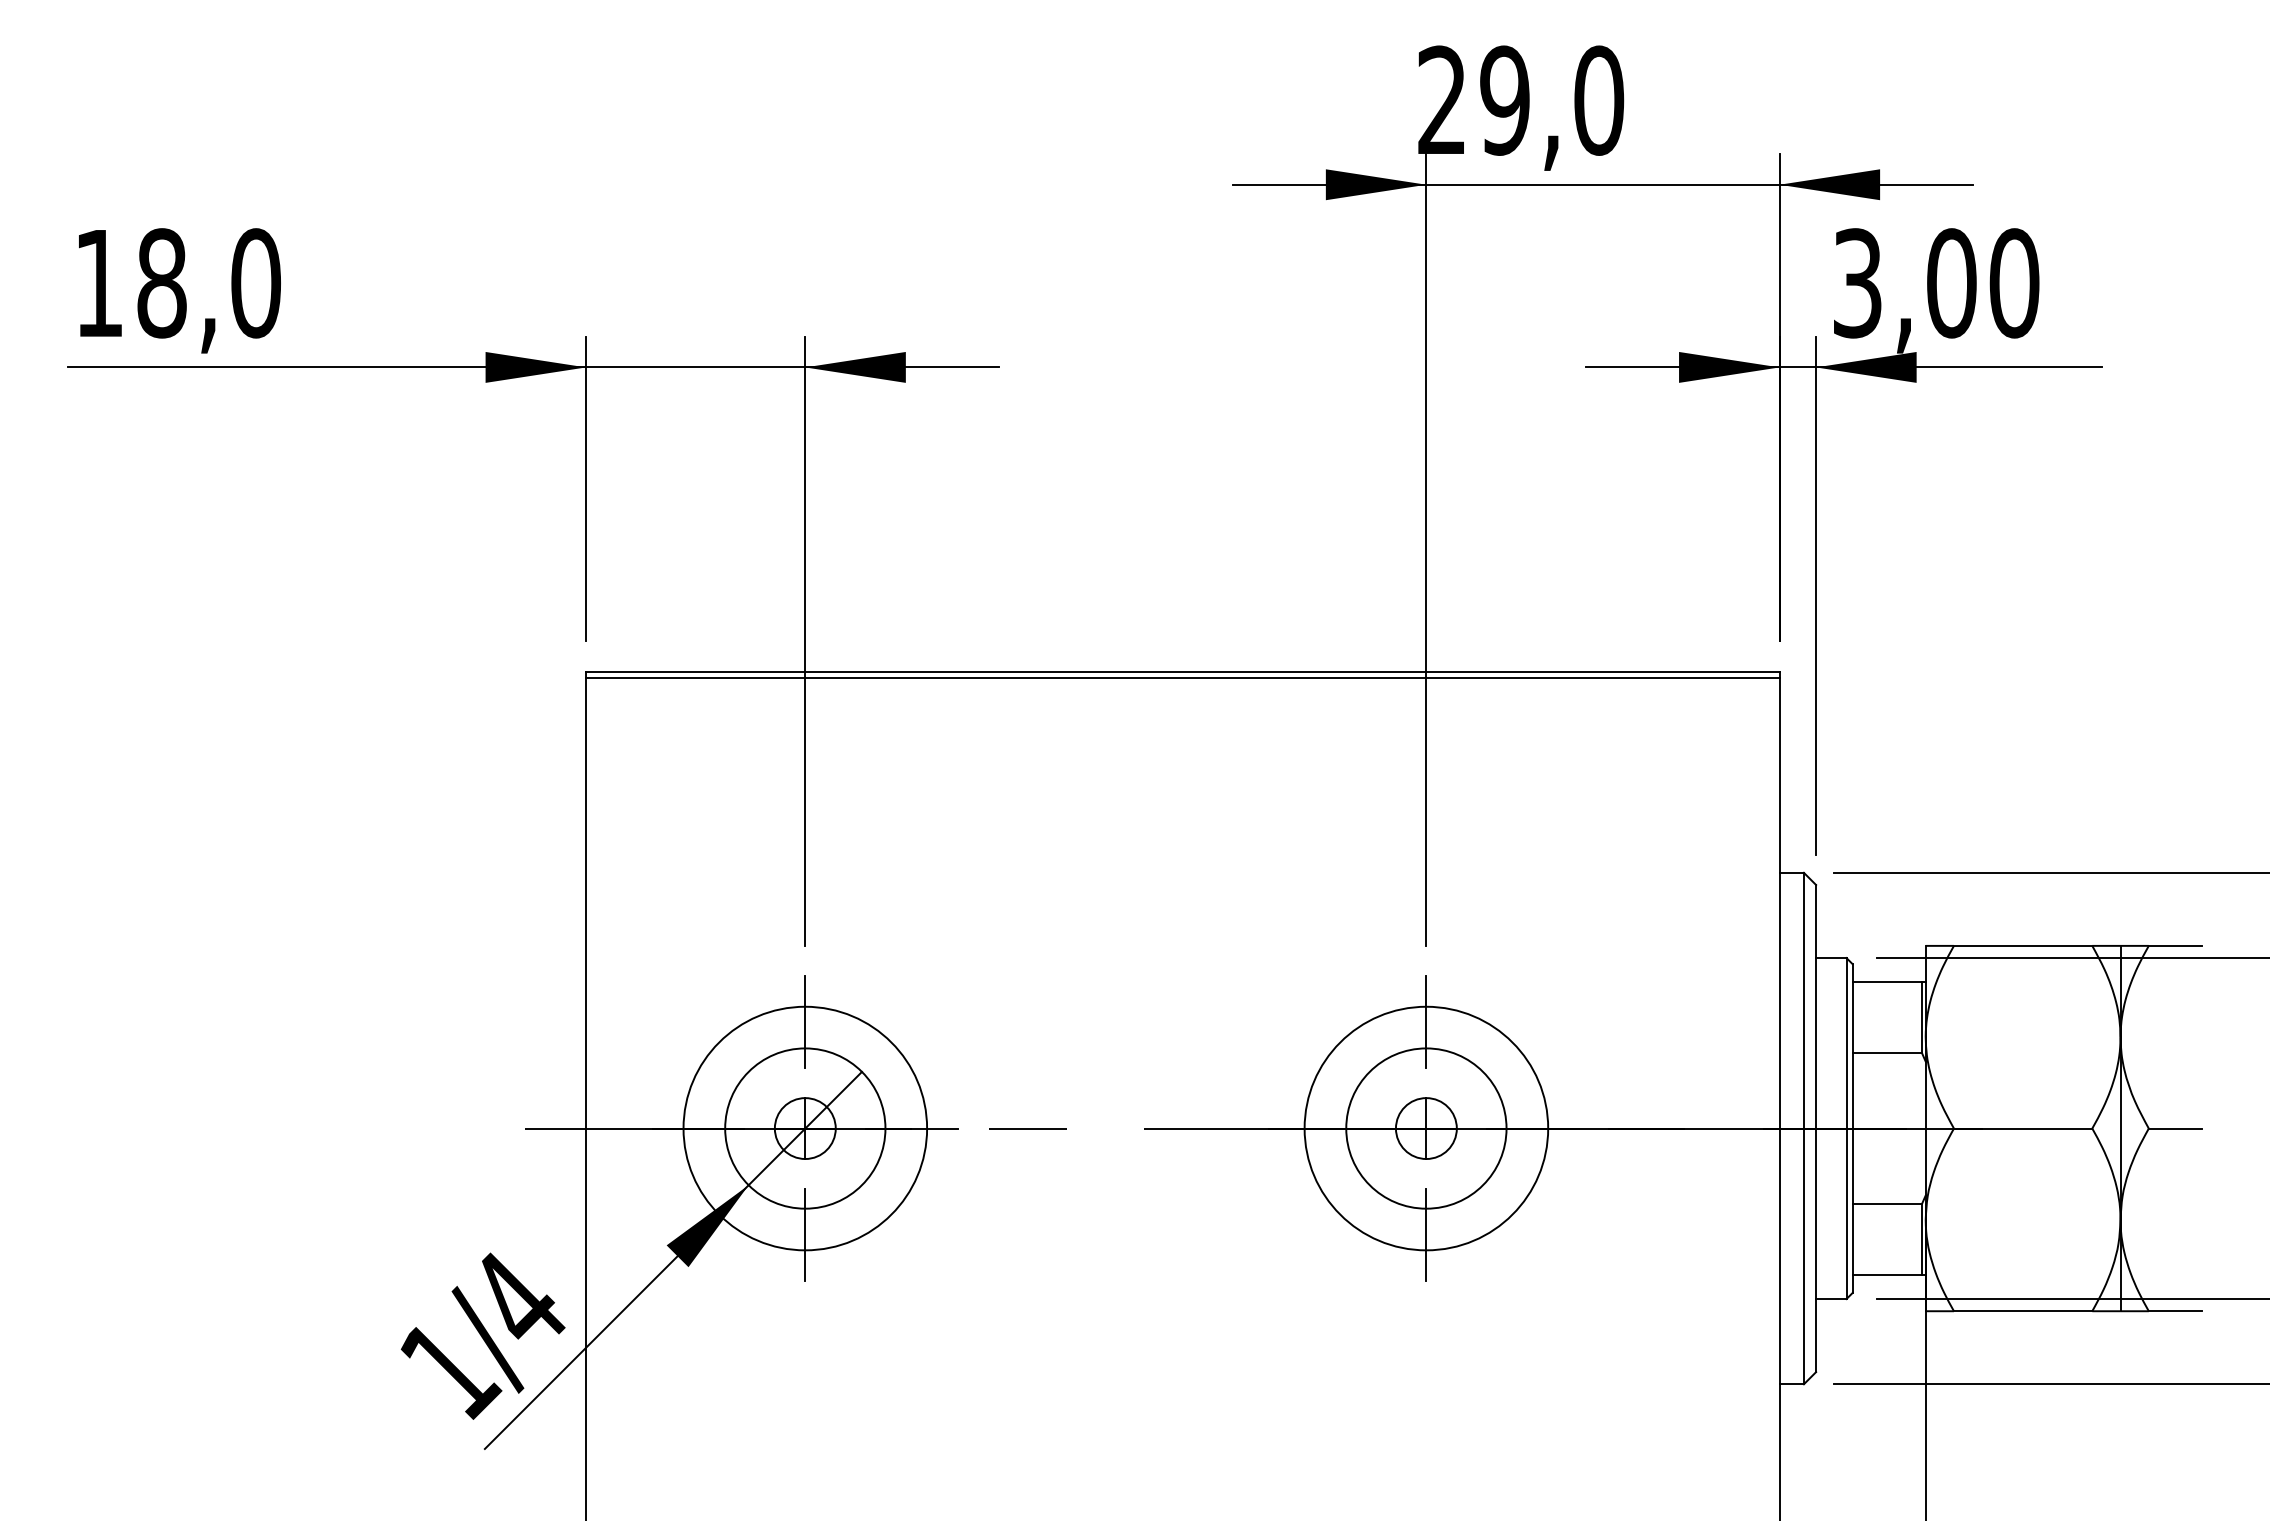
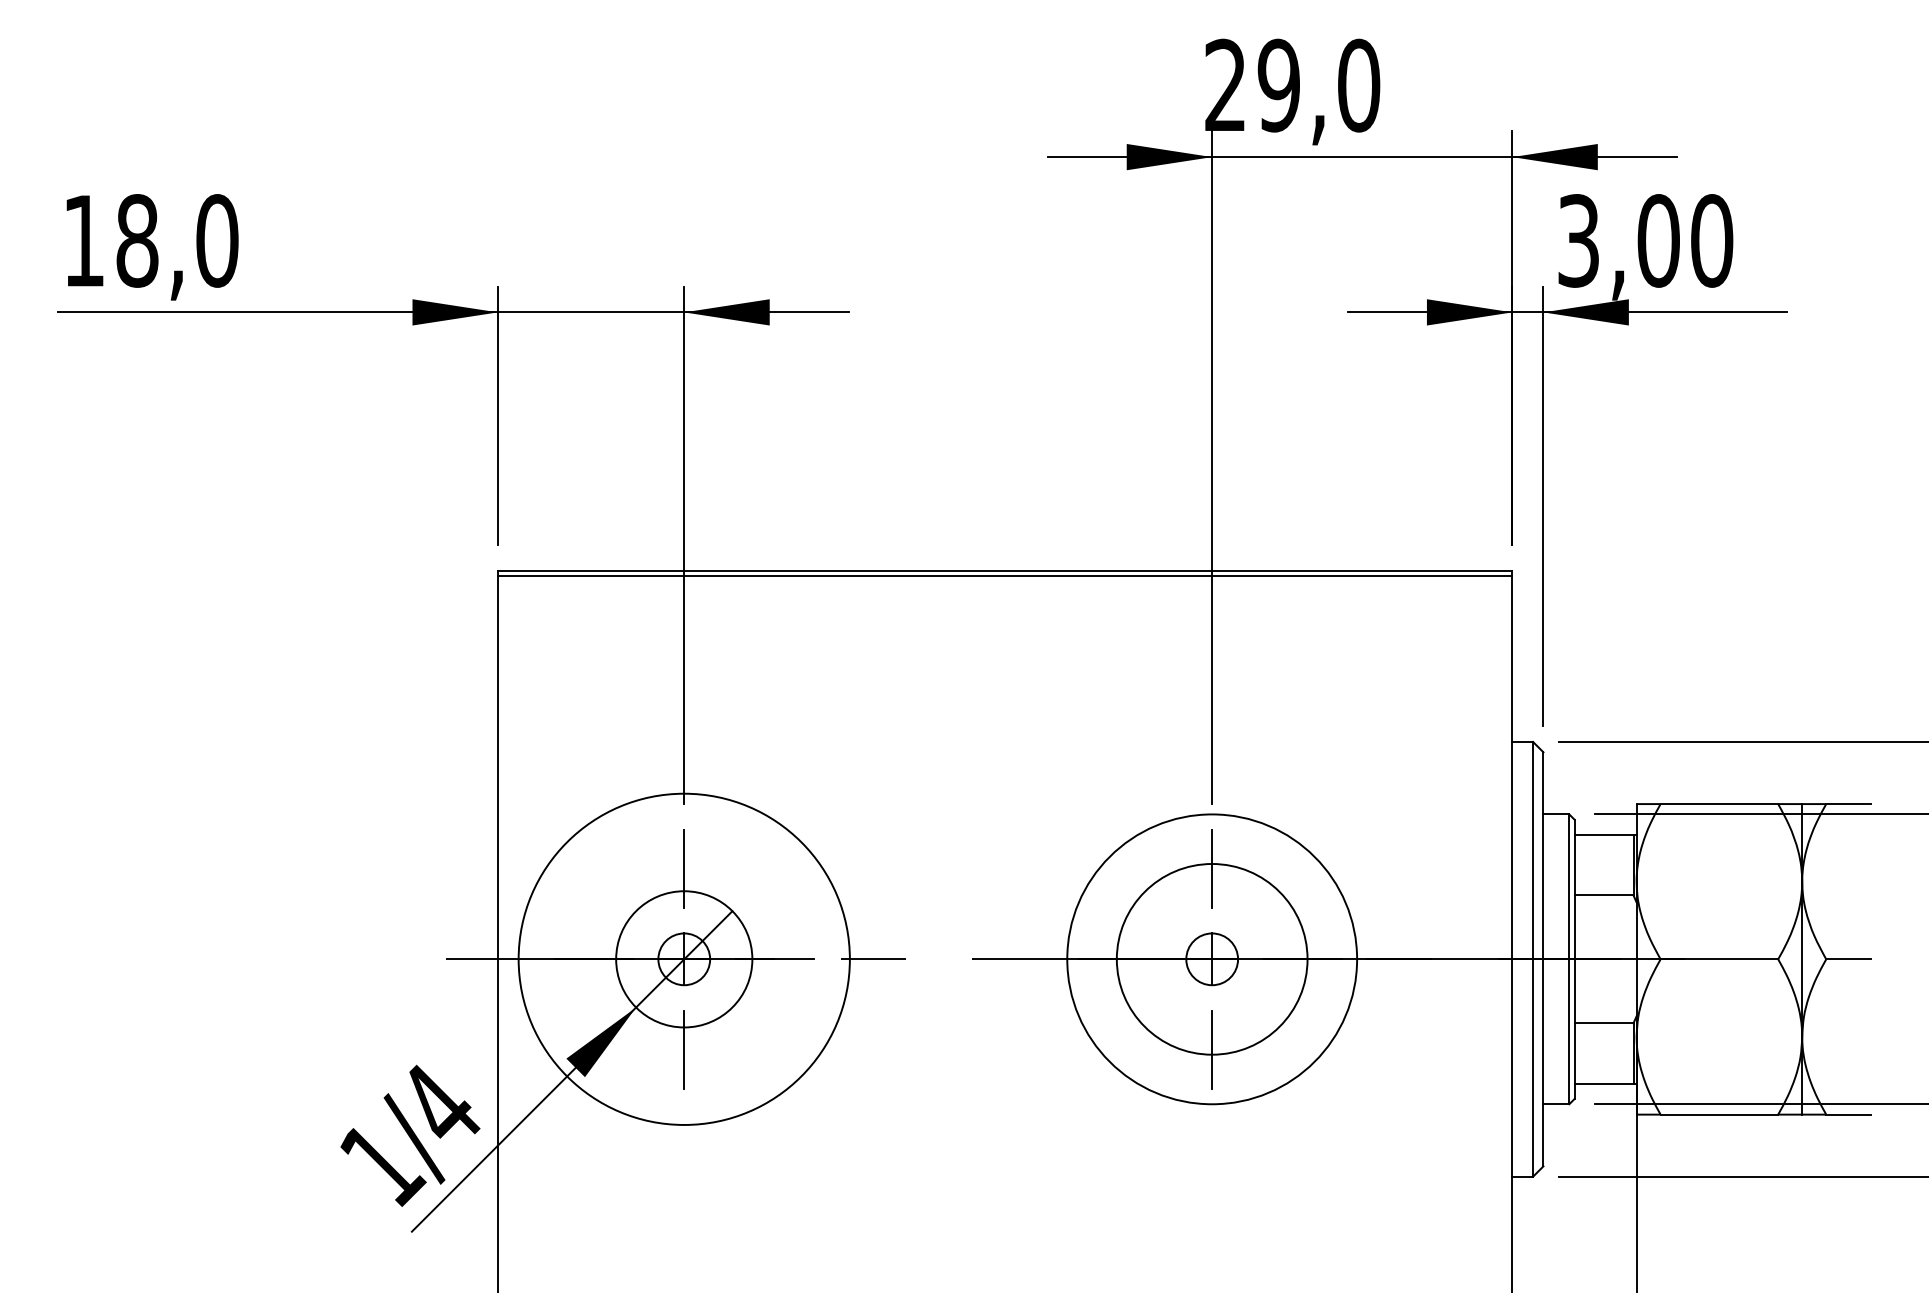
circle: (805, 1128) -> (684, 959), size x1.6
circle: (1426, 1128) -> (1212, 959), size x1.4
circle: (1426, 1128) -> (1212, 959), size x1.4

